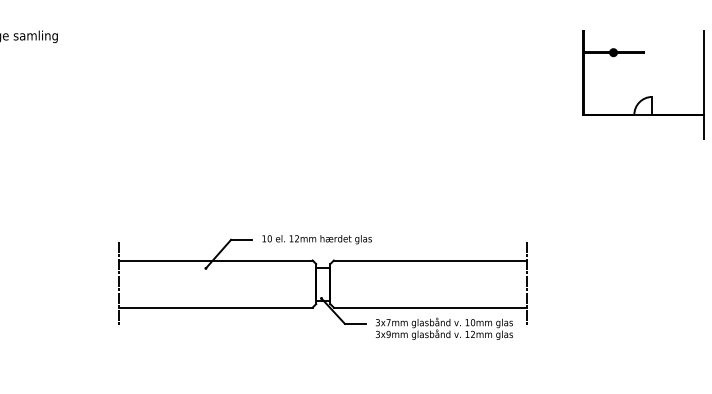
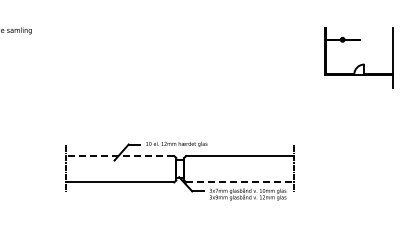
line: (214, 261) -> (119, 156), solid -> dashed
line: (430, 307) -> (240, 182), solid -> dashed

